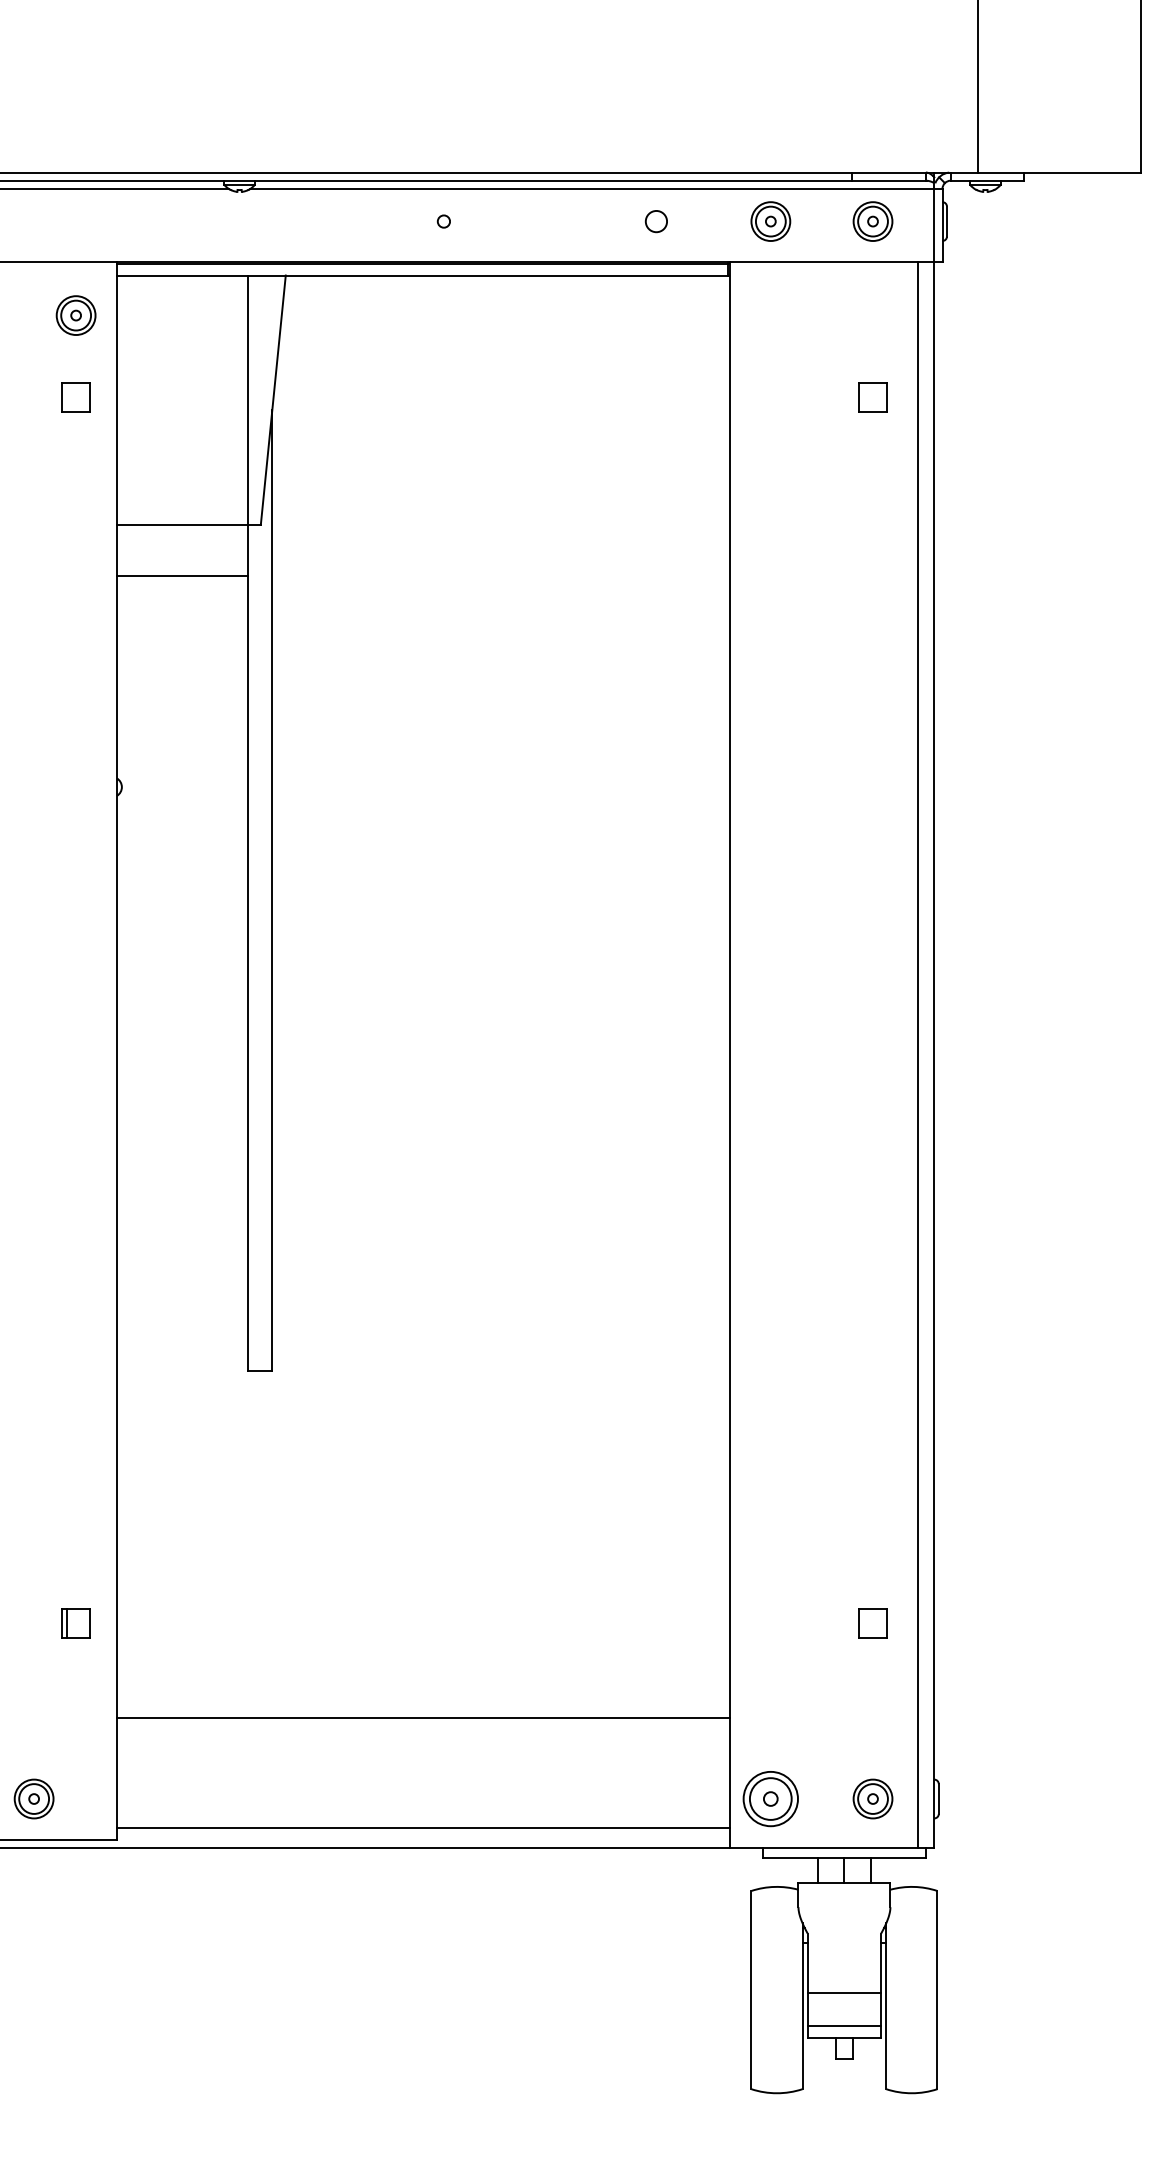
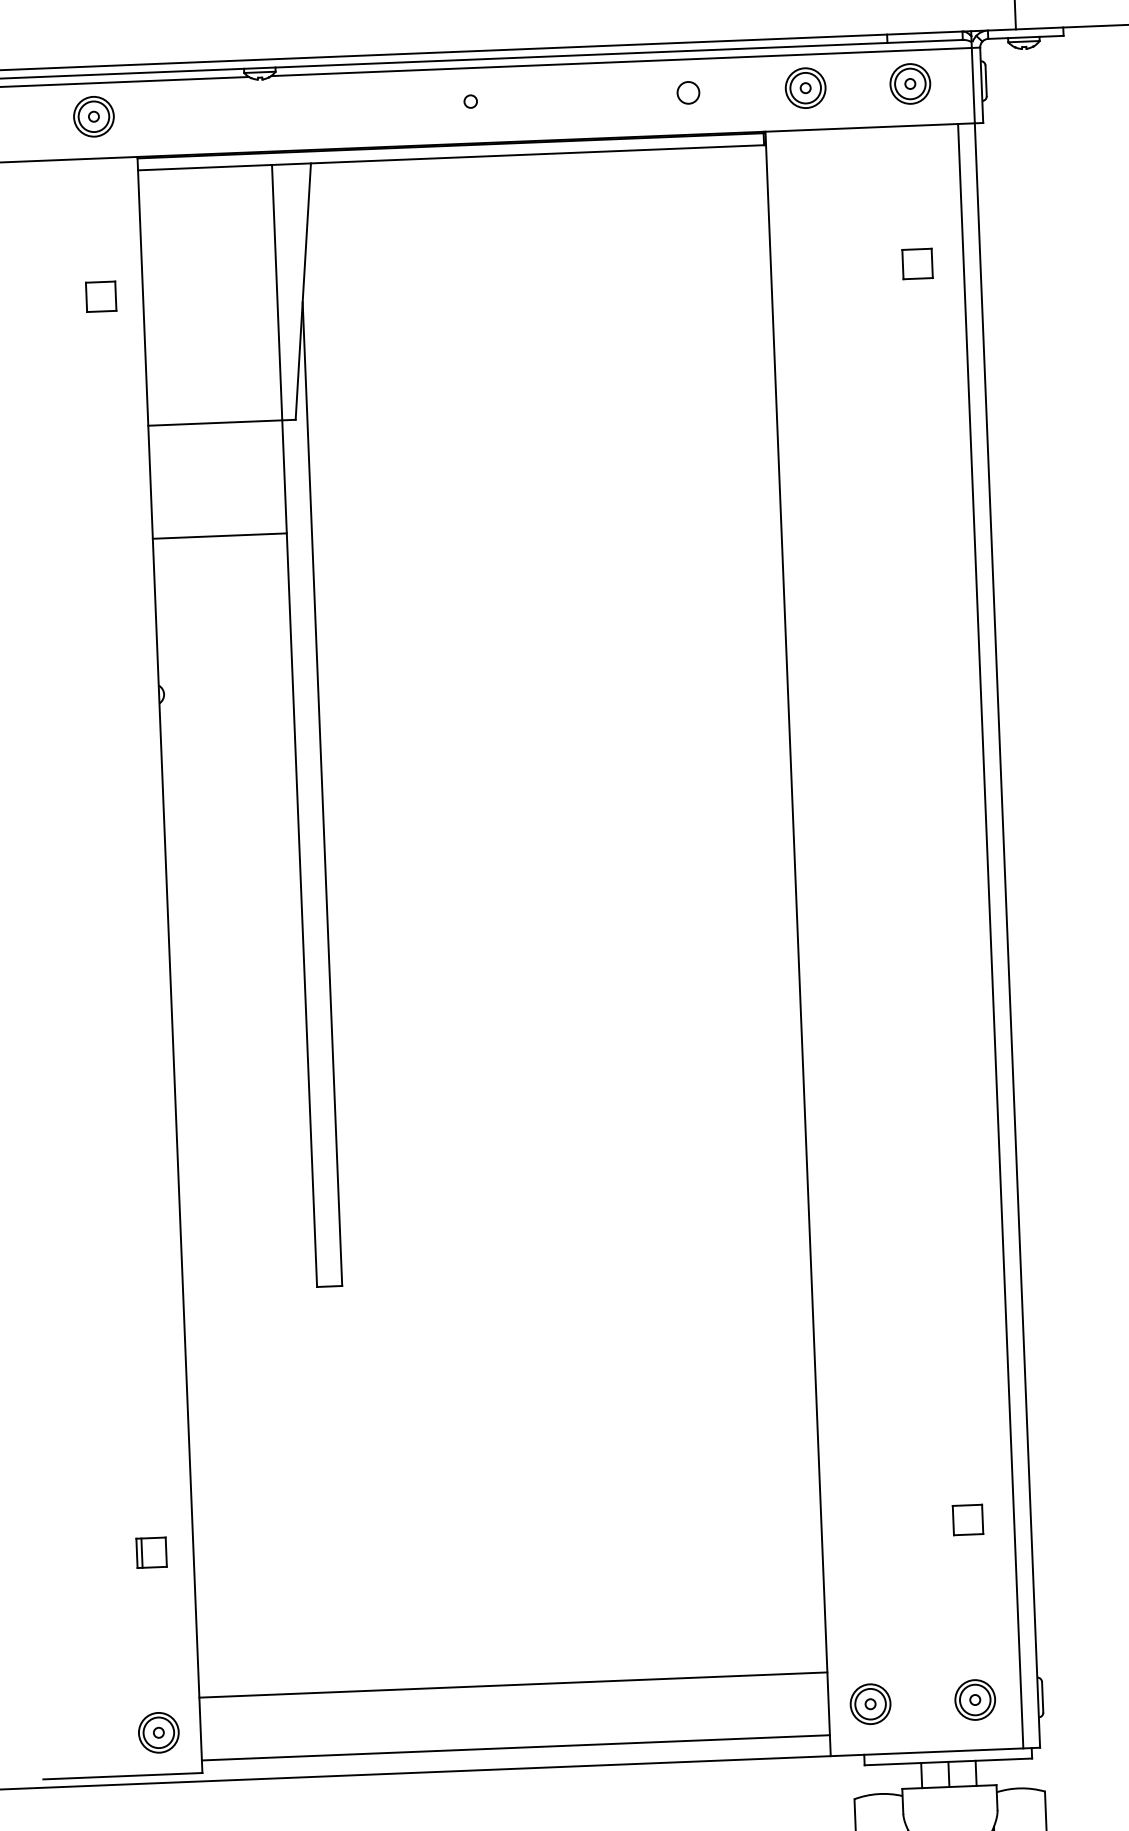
part: (75, 315) -> (93, 116), moved
line: (182, 576) -> (219, 536), moved
line: (423, 1718) -> (513, 1685), moved
part: (33, 1798) -> (158, 1732), moved
part: (770, 1798) -> (870, 1703), size x0.71

